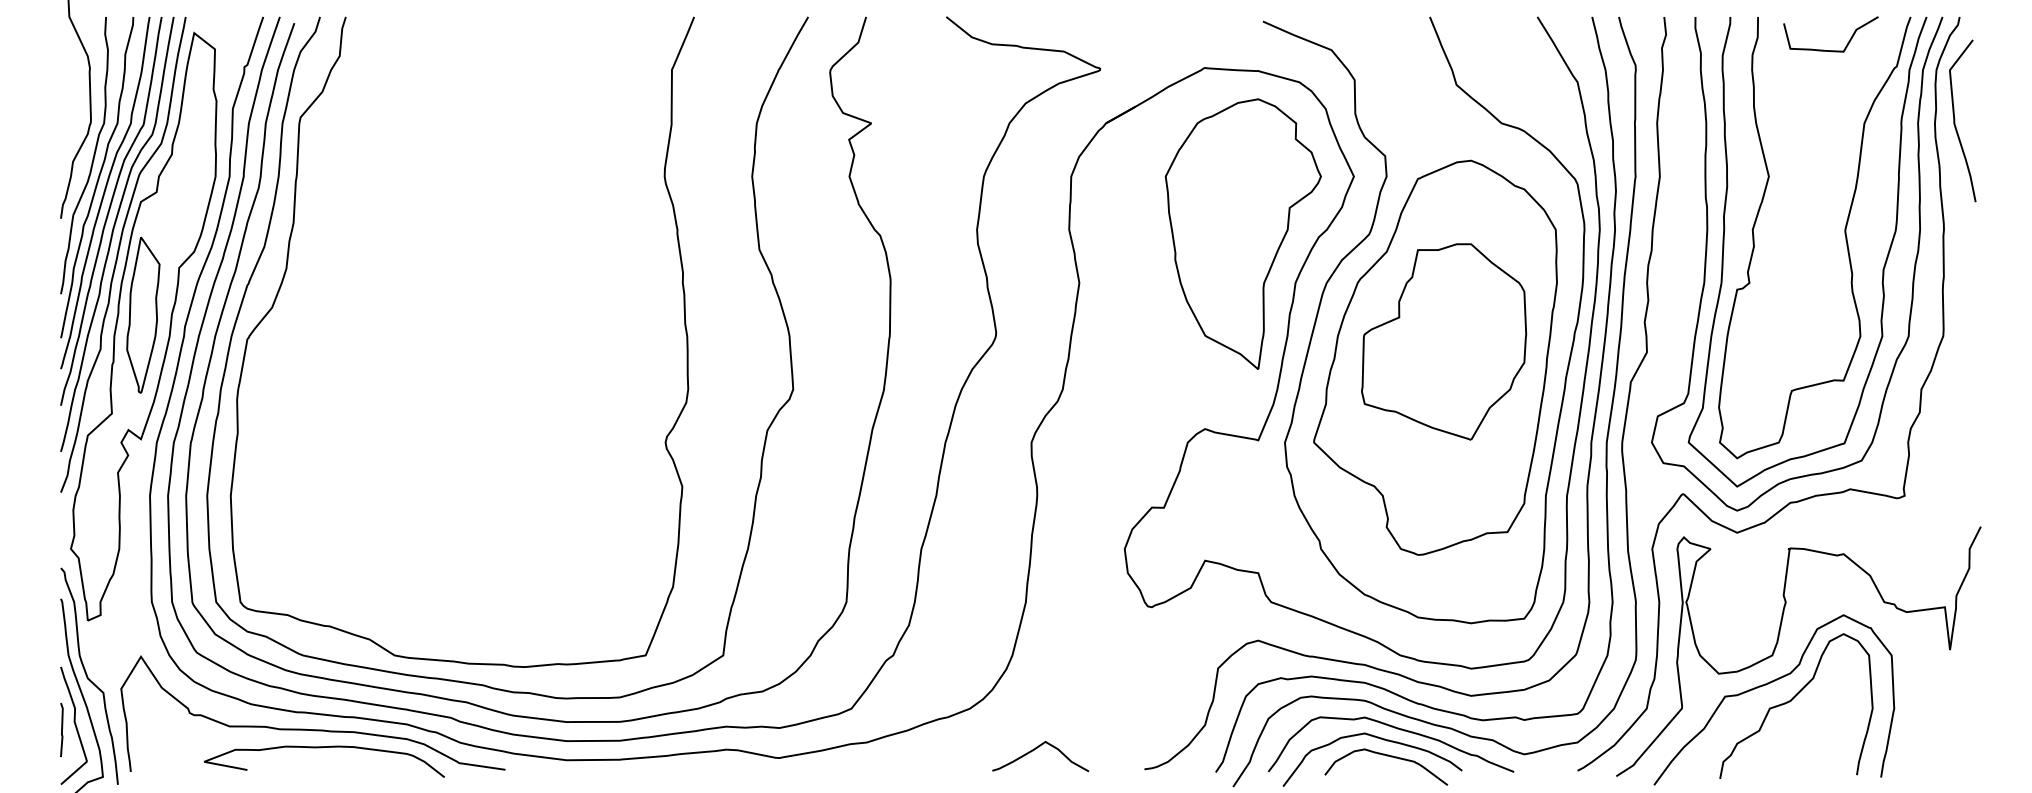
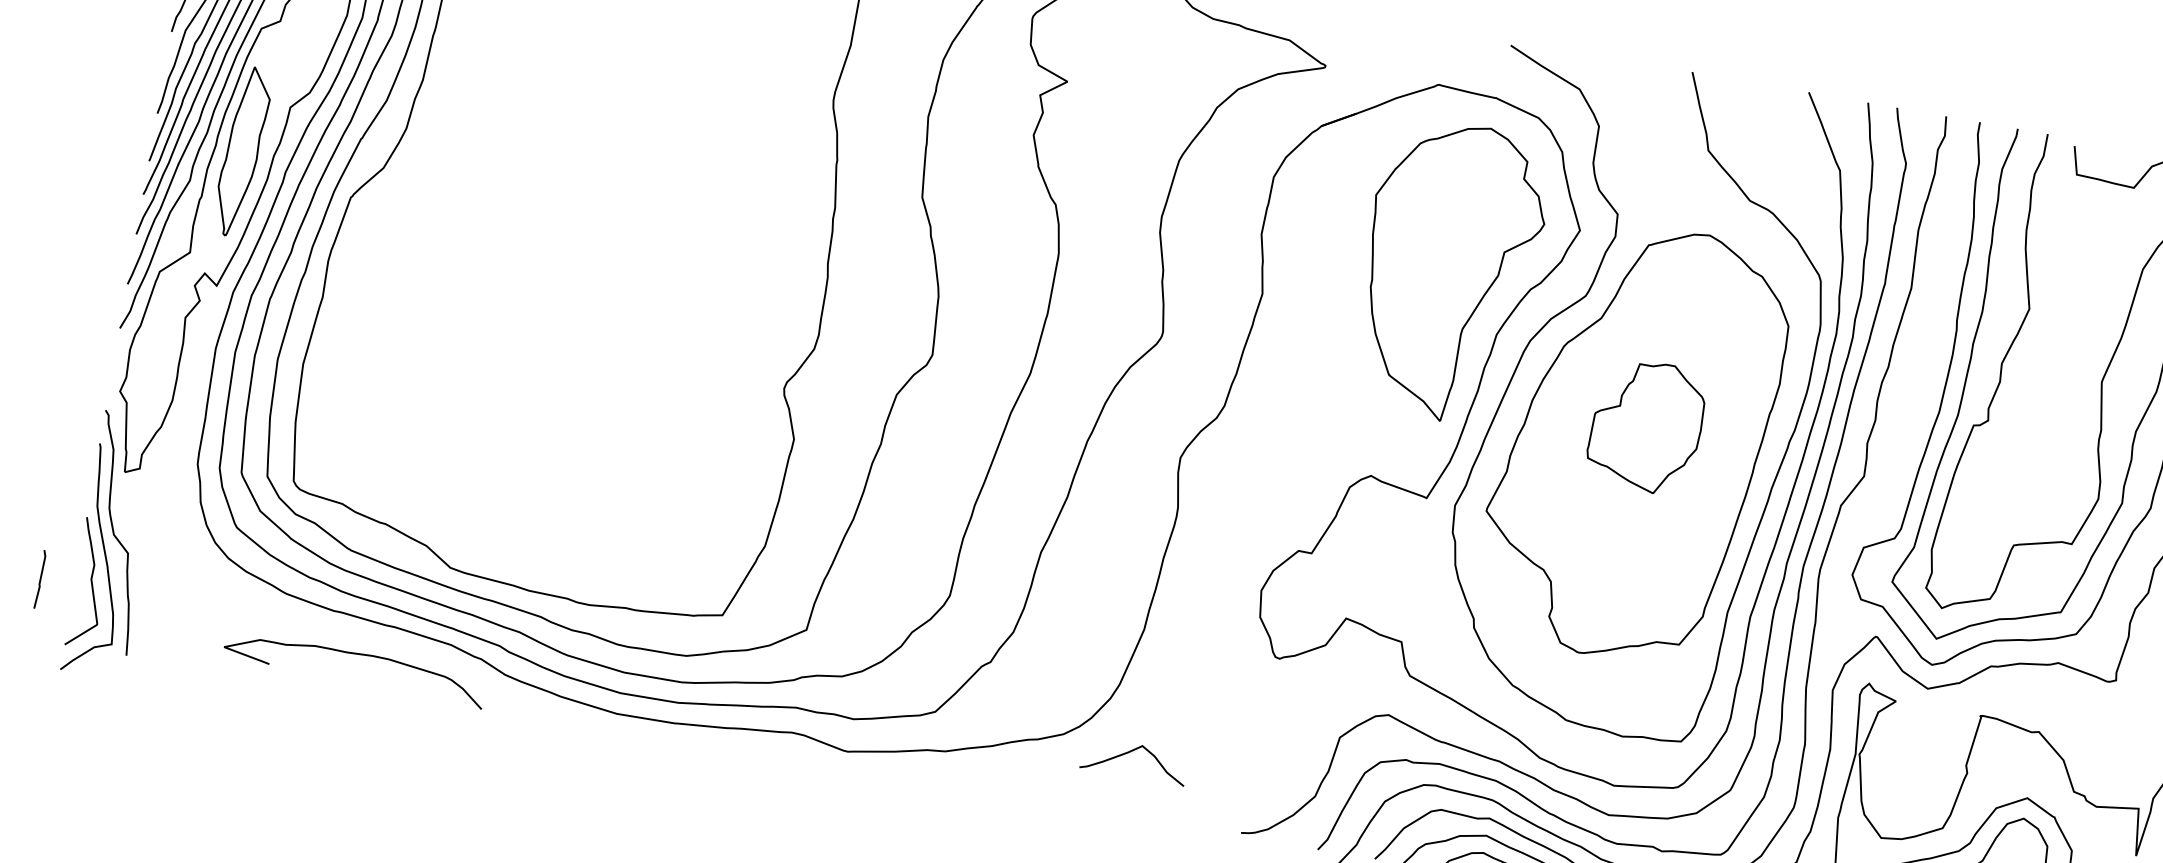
part: (1444, 341) -> (1646, 426), size x0.6
curve: (312, 729) -> (347, 632), removed
line: (61, 730) -> (39, 579), moved
curve: (1036, 749) -> (1131, 752), moved

